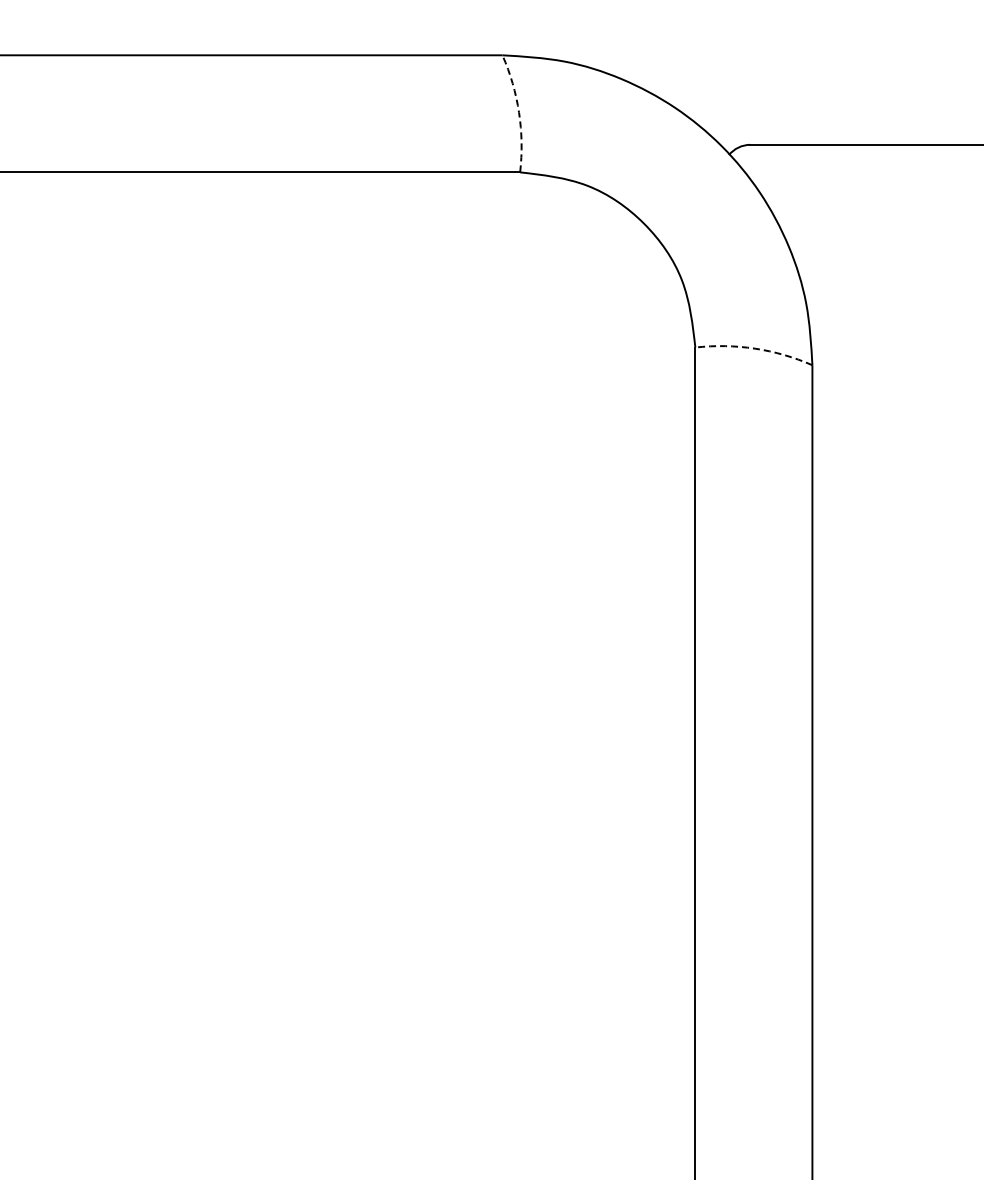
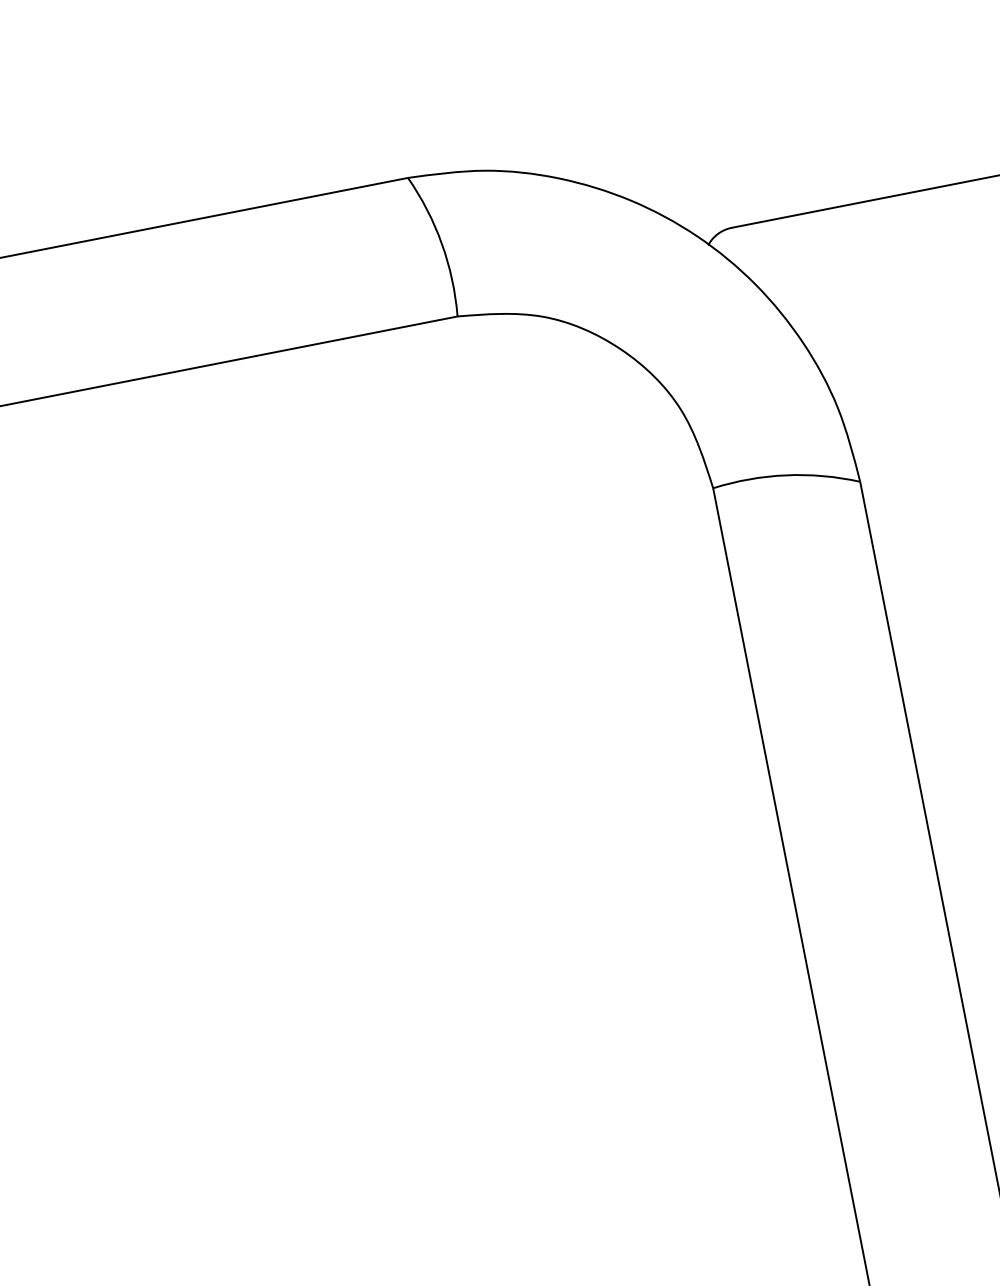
arc: (519, 112) -> (442, 243), dashed -> solid
arc: (755, 348) -> (786, 475), dashed -> solid

